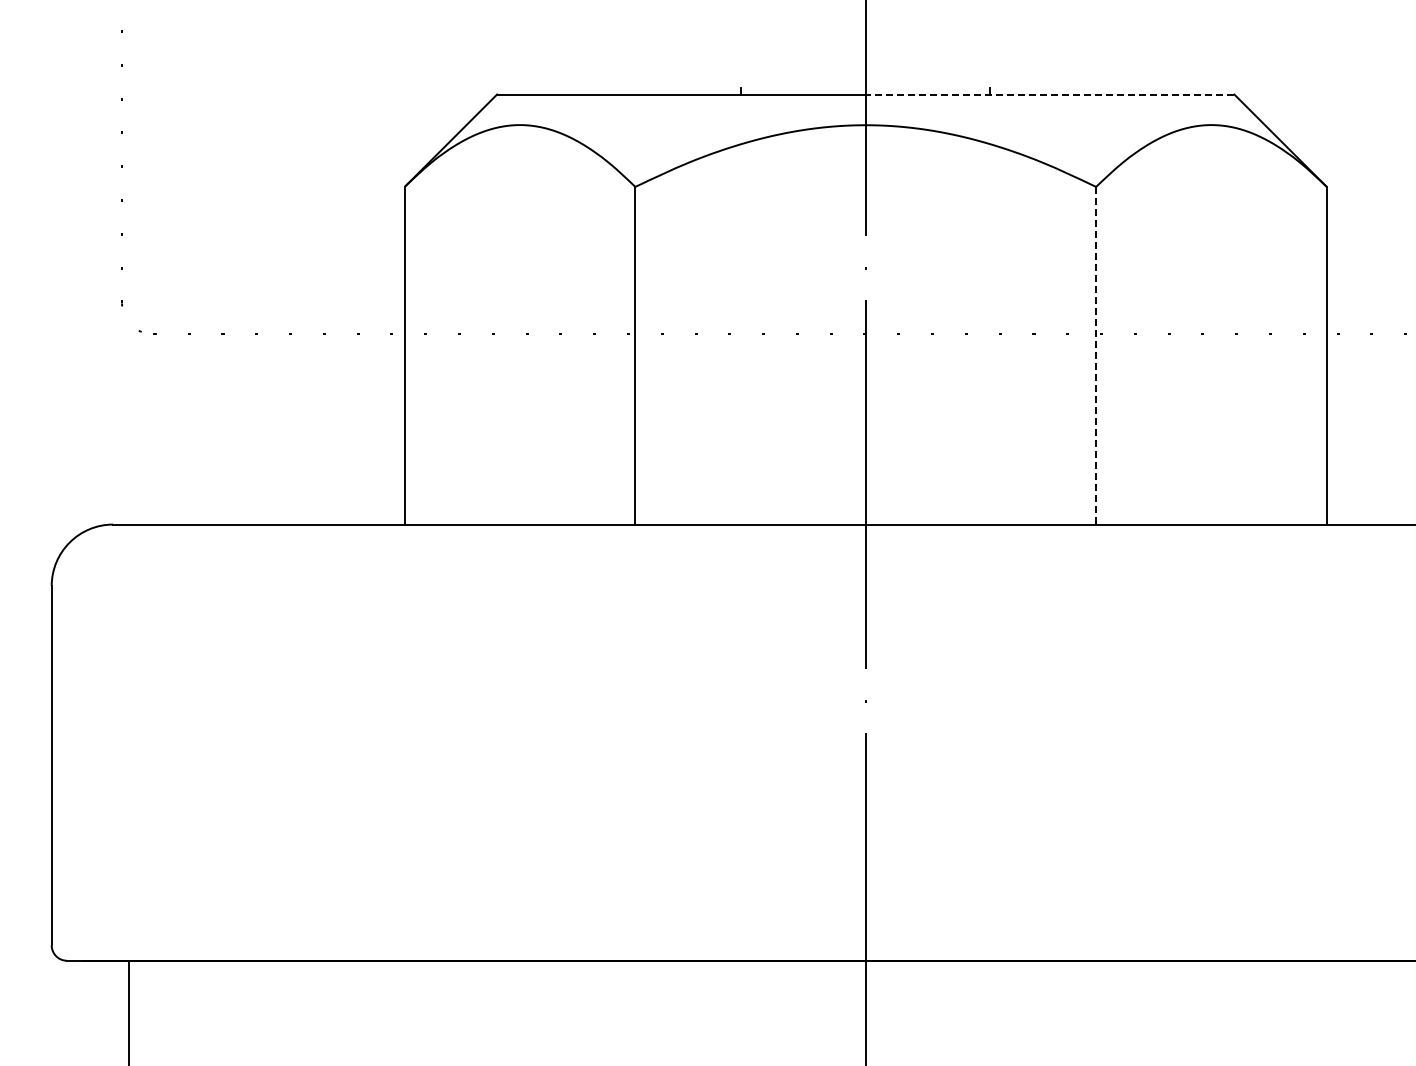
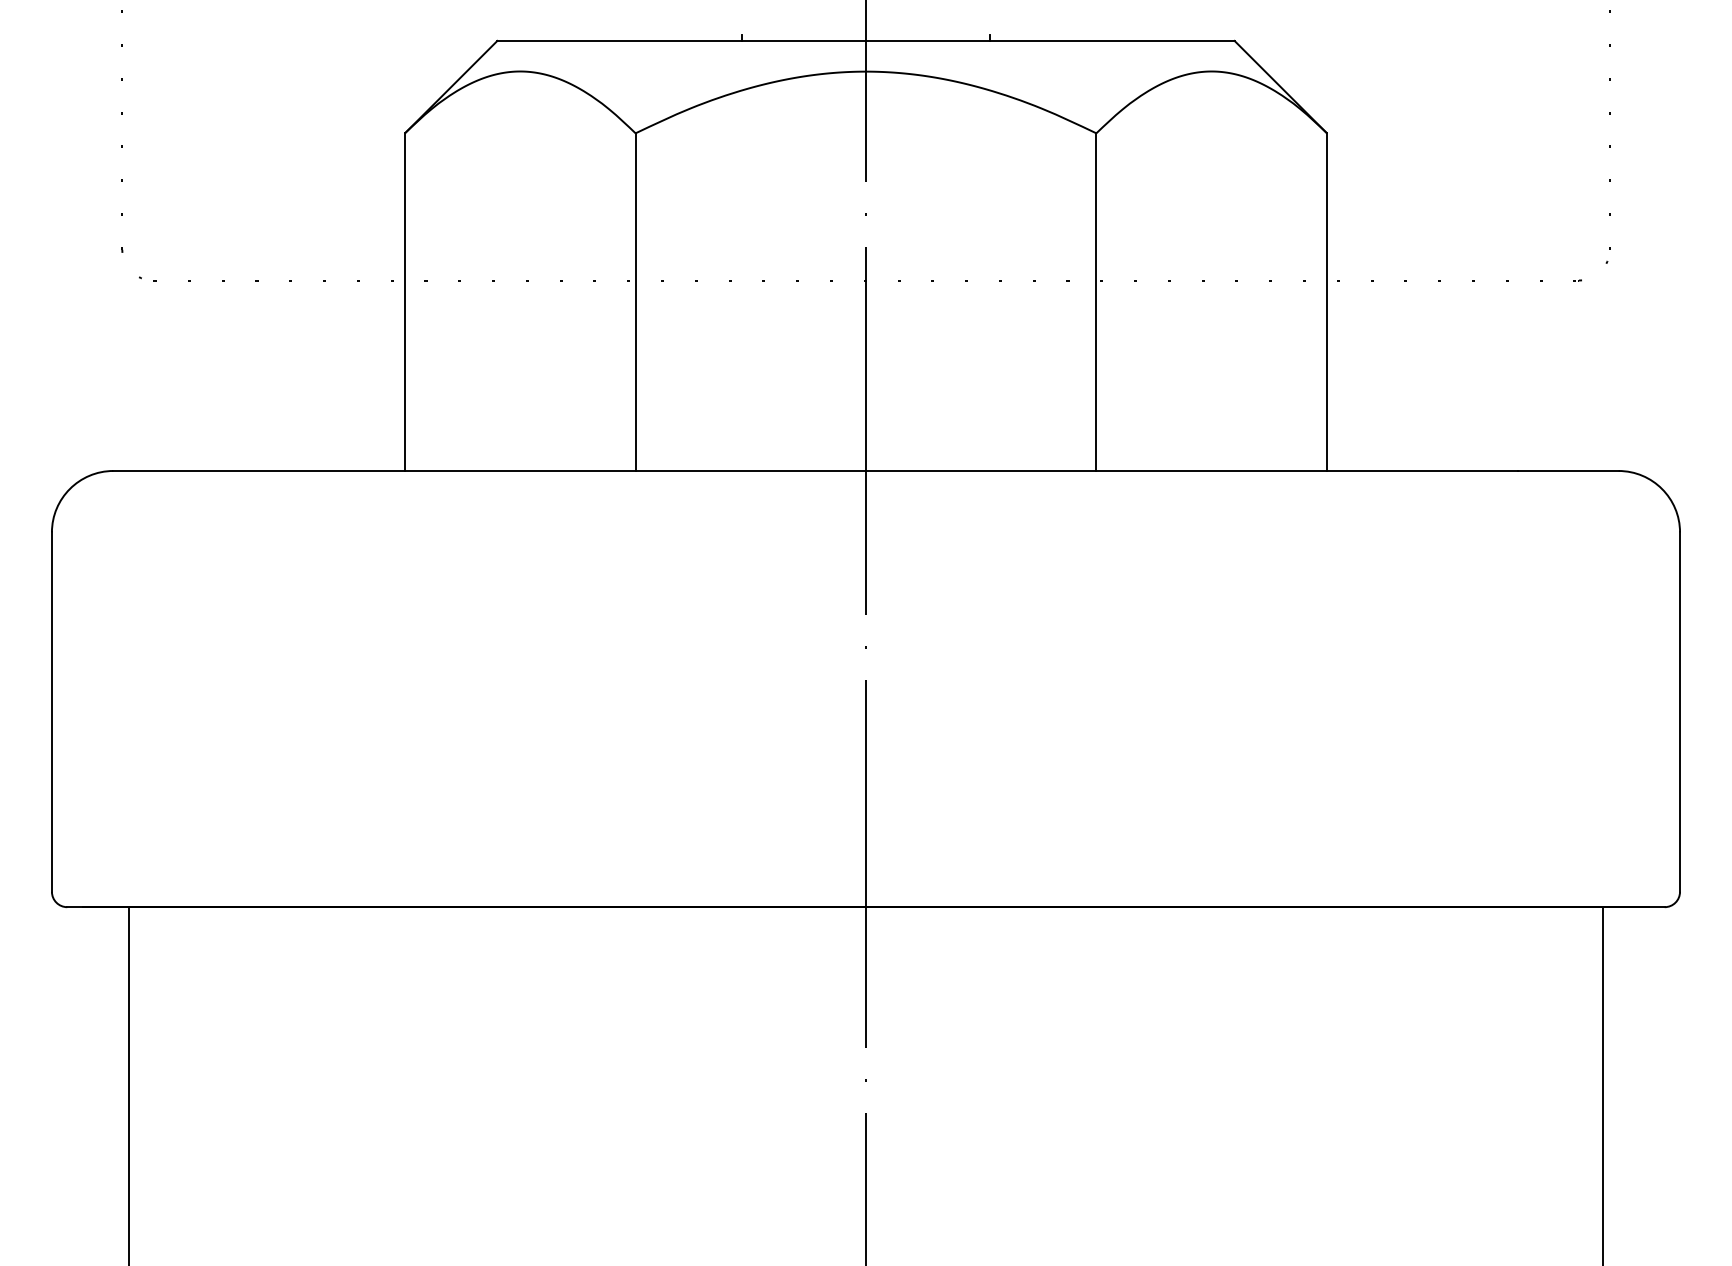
line: (1049, 94) -> (1049, 40), dashed -> solid
line: (1096, 356) -> (1096, 302), dashed -> solid

